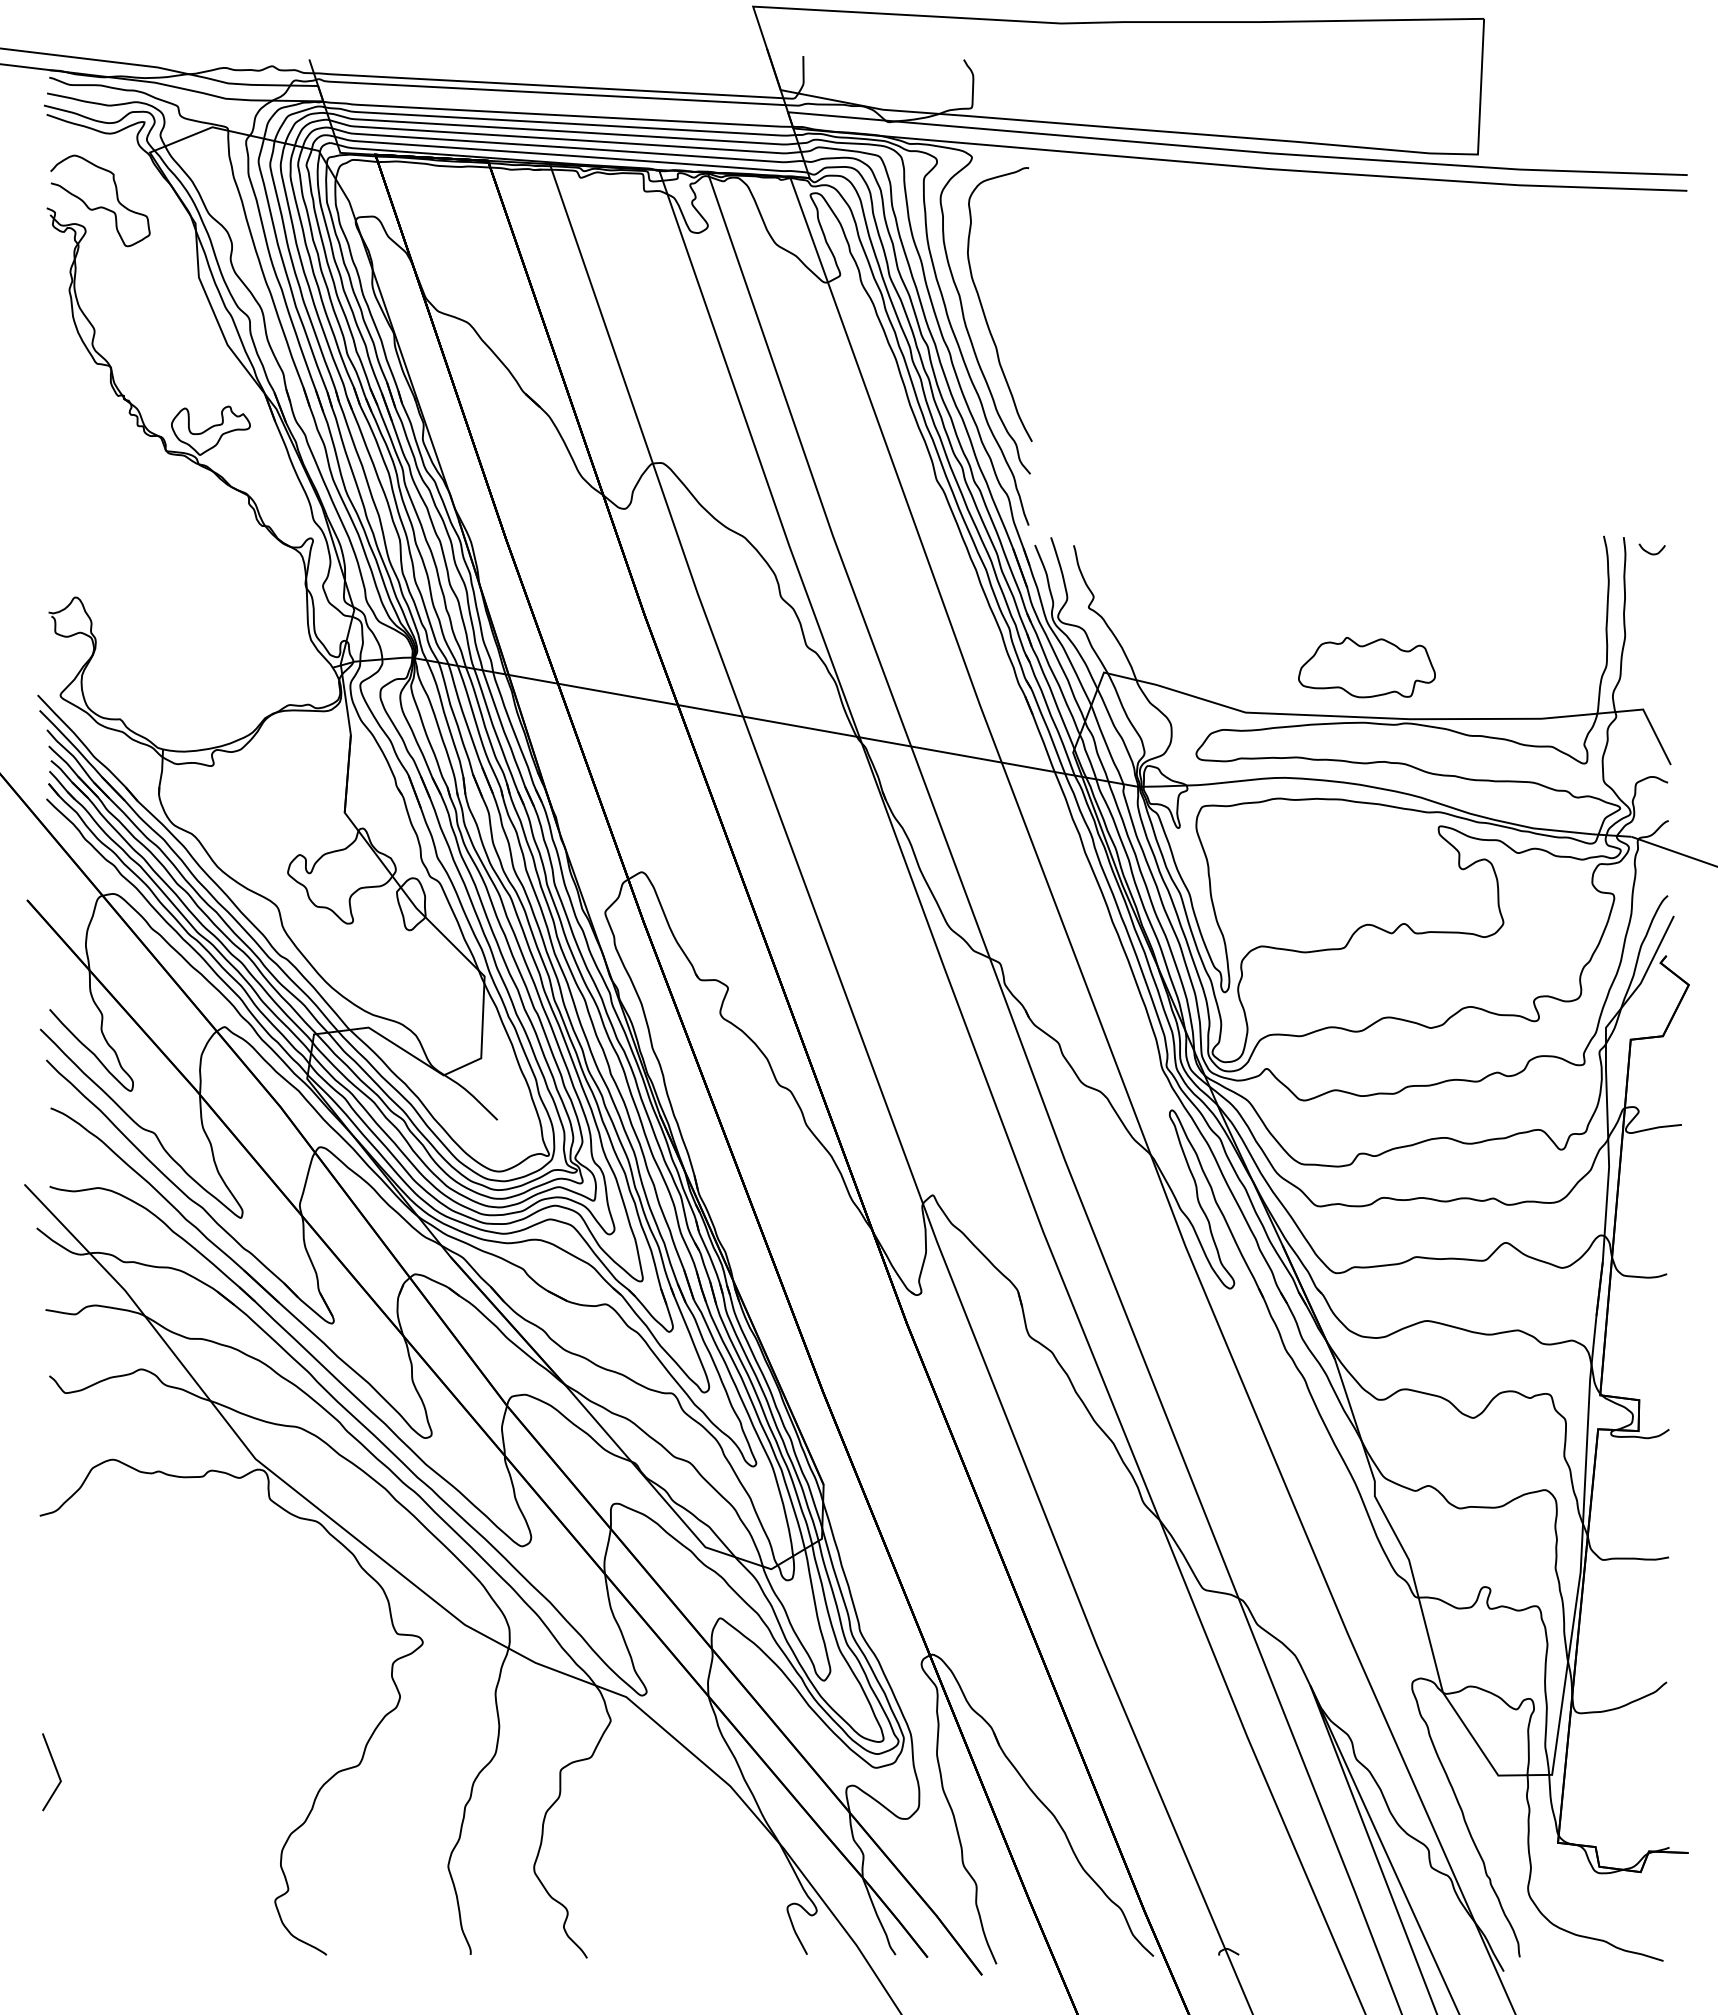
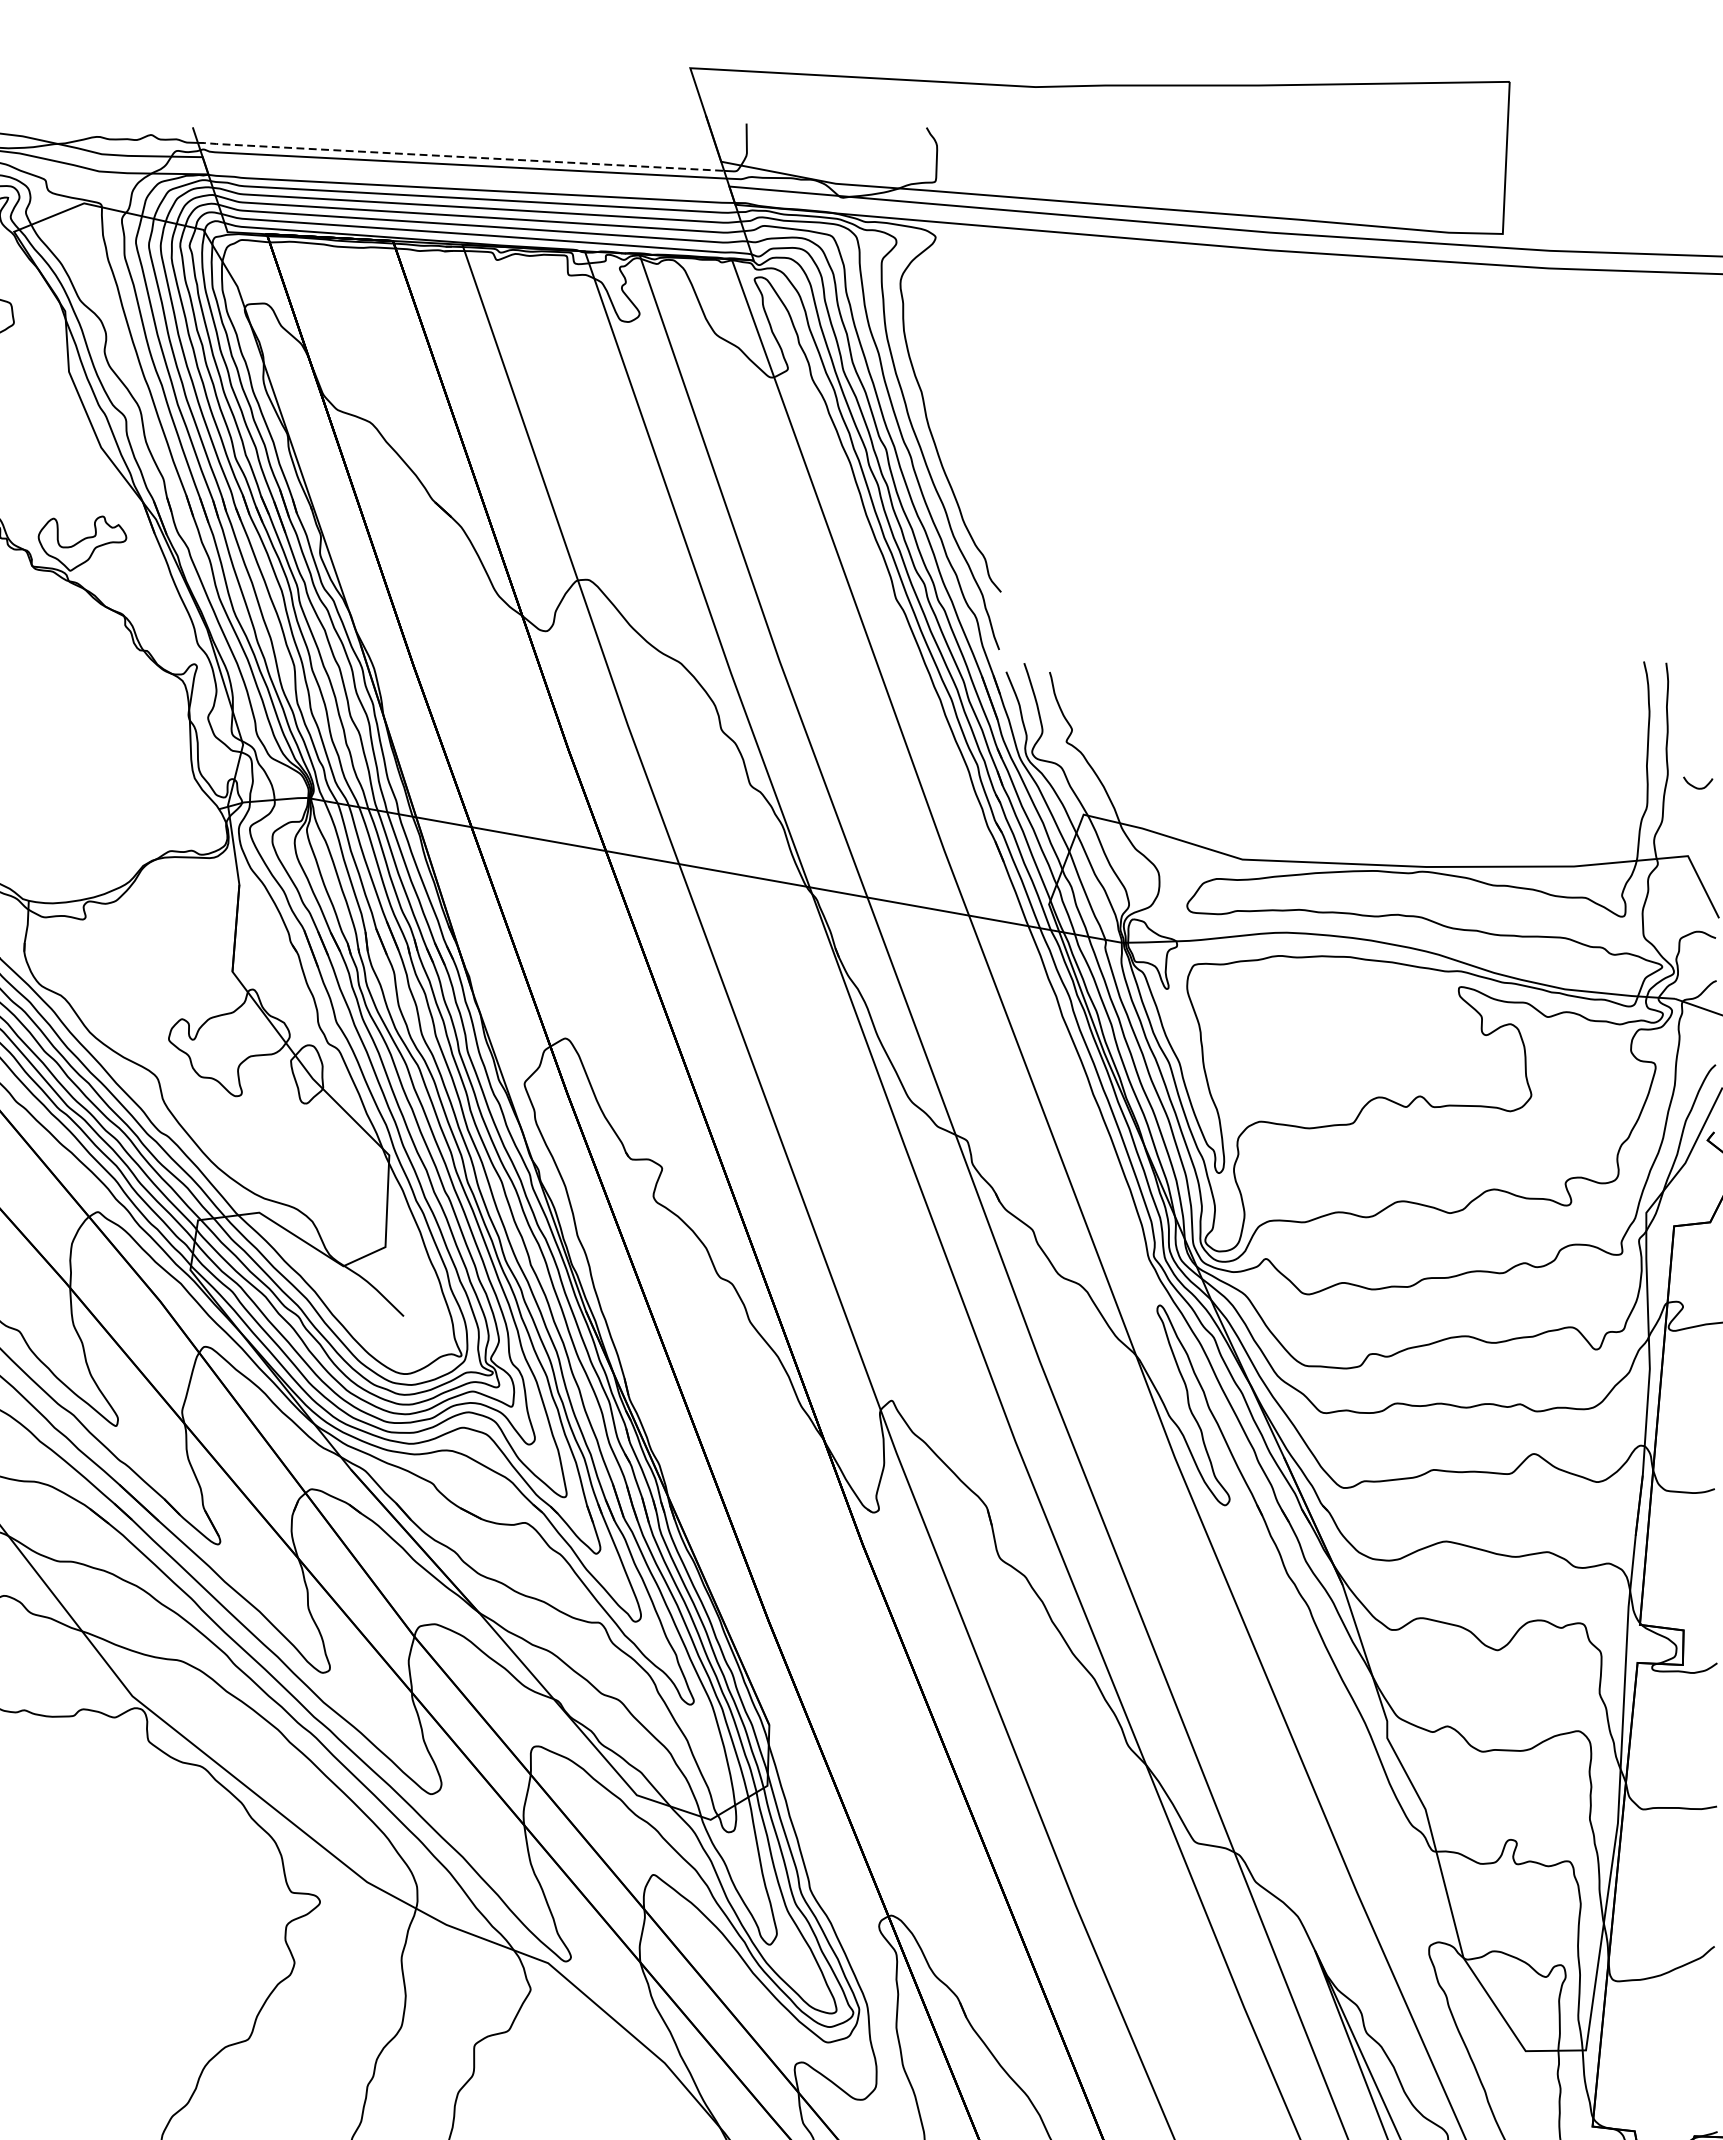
line: (547, 85) -> (459, 156), solid -> dashed
curve: (983, 308) -> (948, 406), removed
curve: (1650, 552) -> (1696, 786), moved
part: (1366, 667) -> (1377, 809), removed

